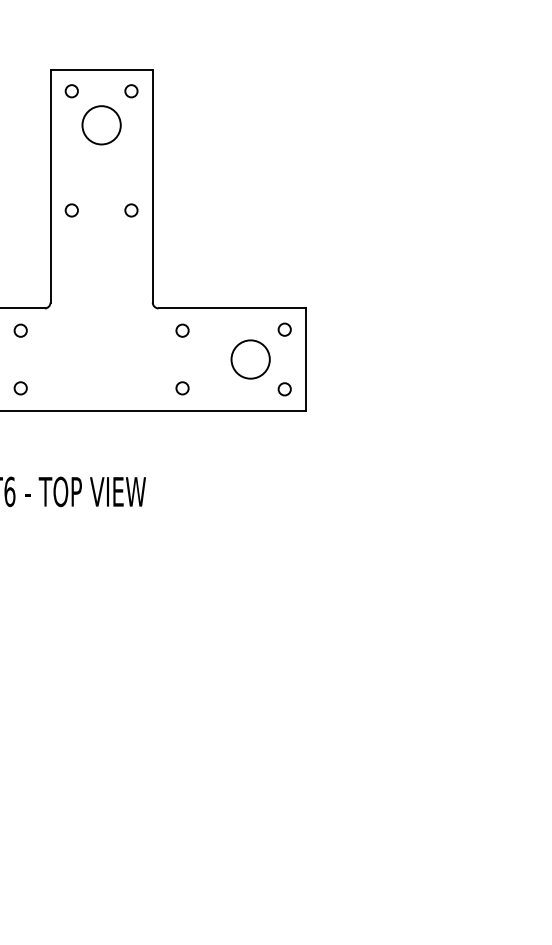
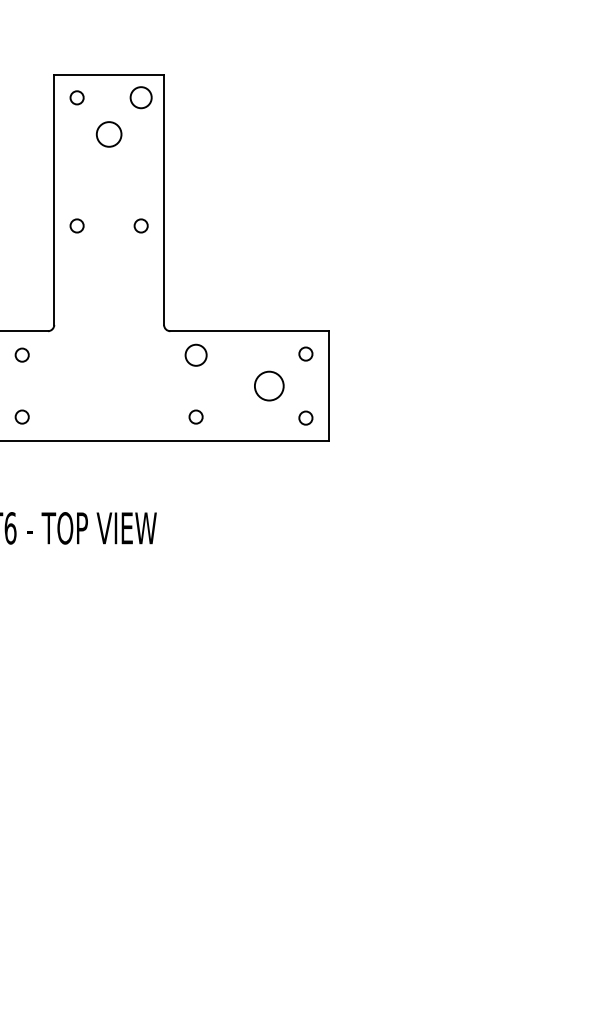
circle: (131, 91) -> (141, 98), size x1.6
circle: (101, 125) -> (108, 134), size x0.6
circle: (182, 330) -> (196, 354), size x1.6
circle: (250, 359) -> (269, 386), size x0.7

